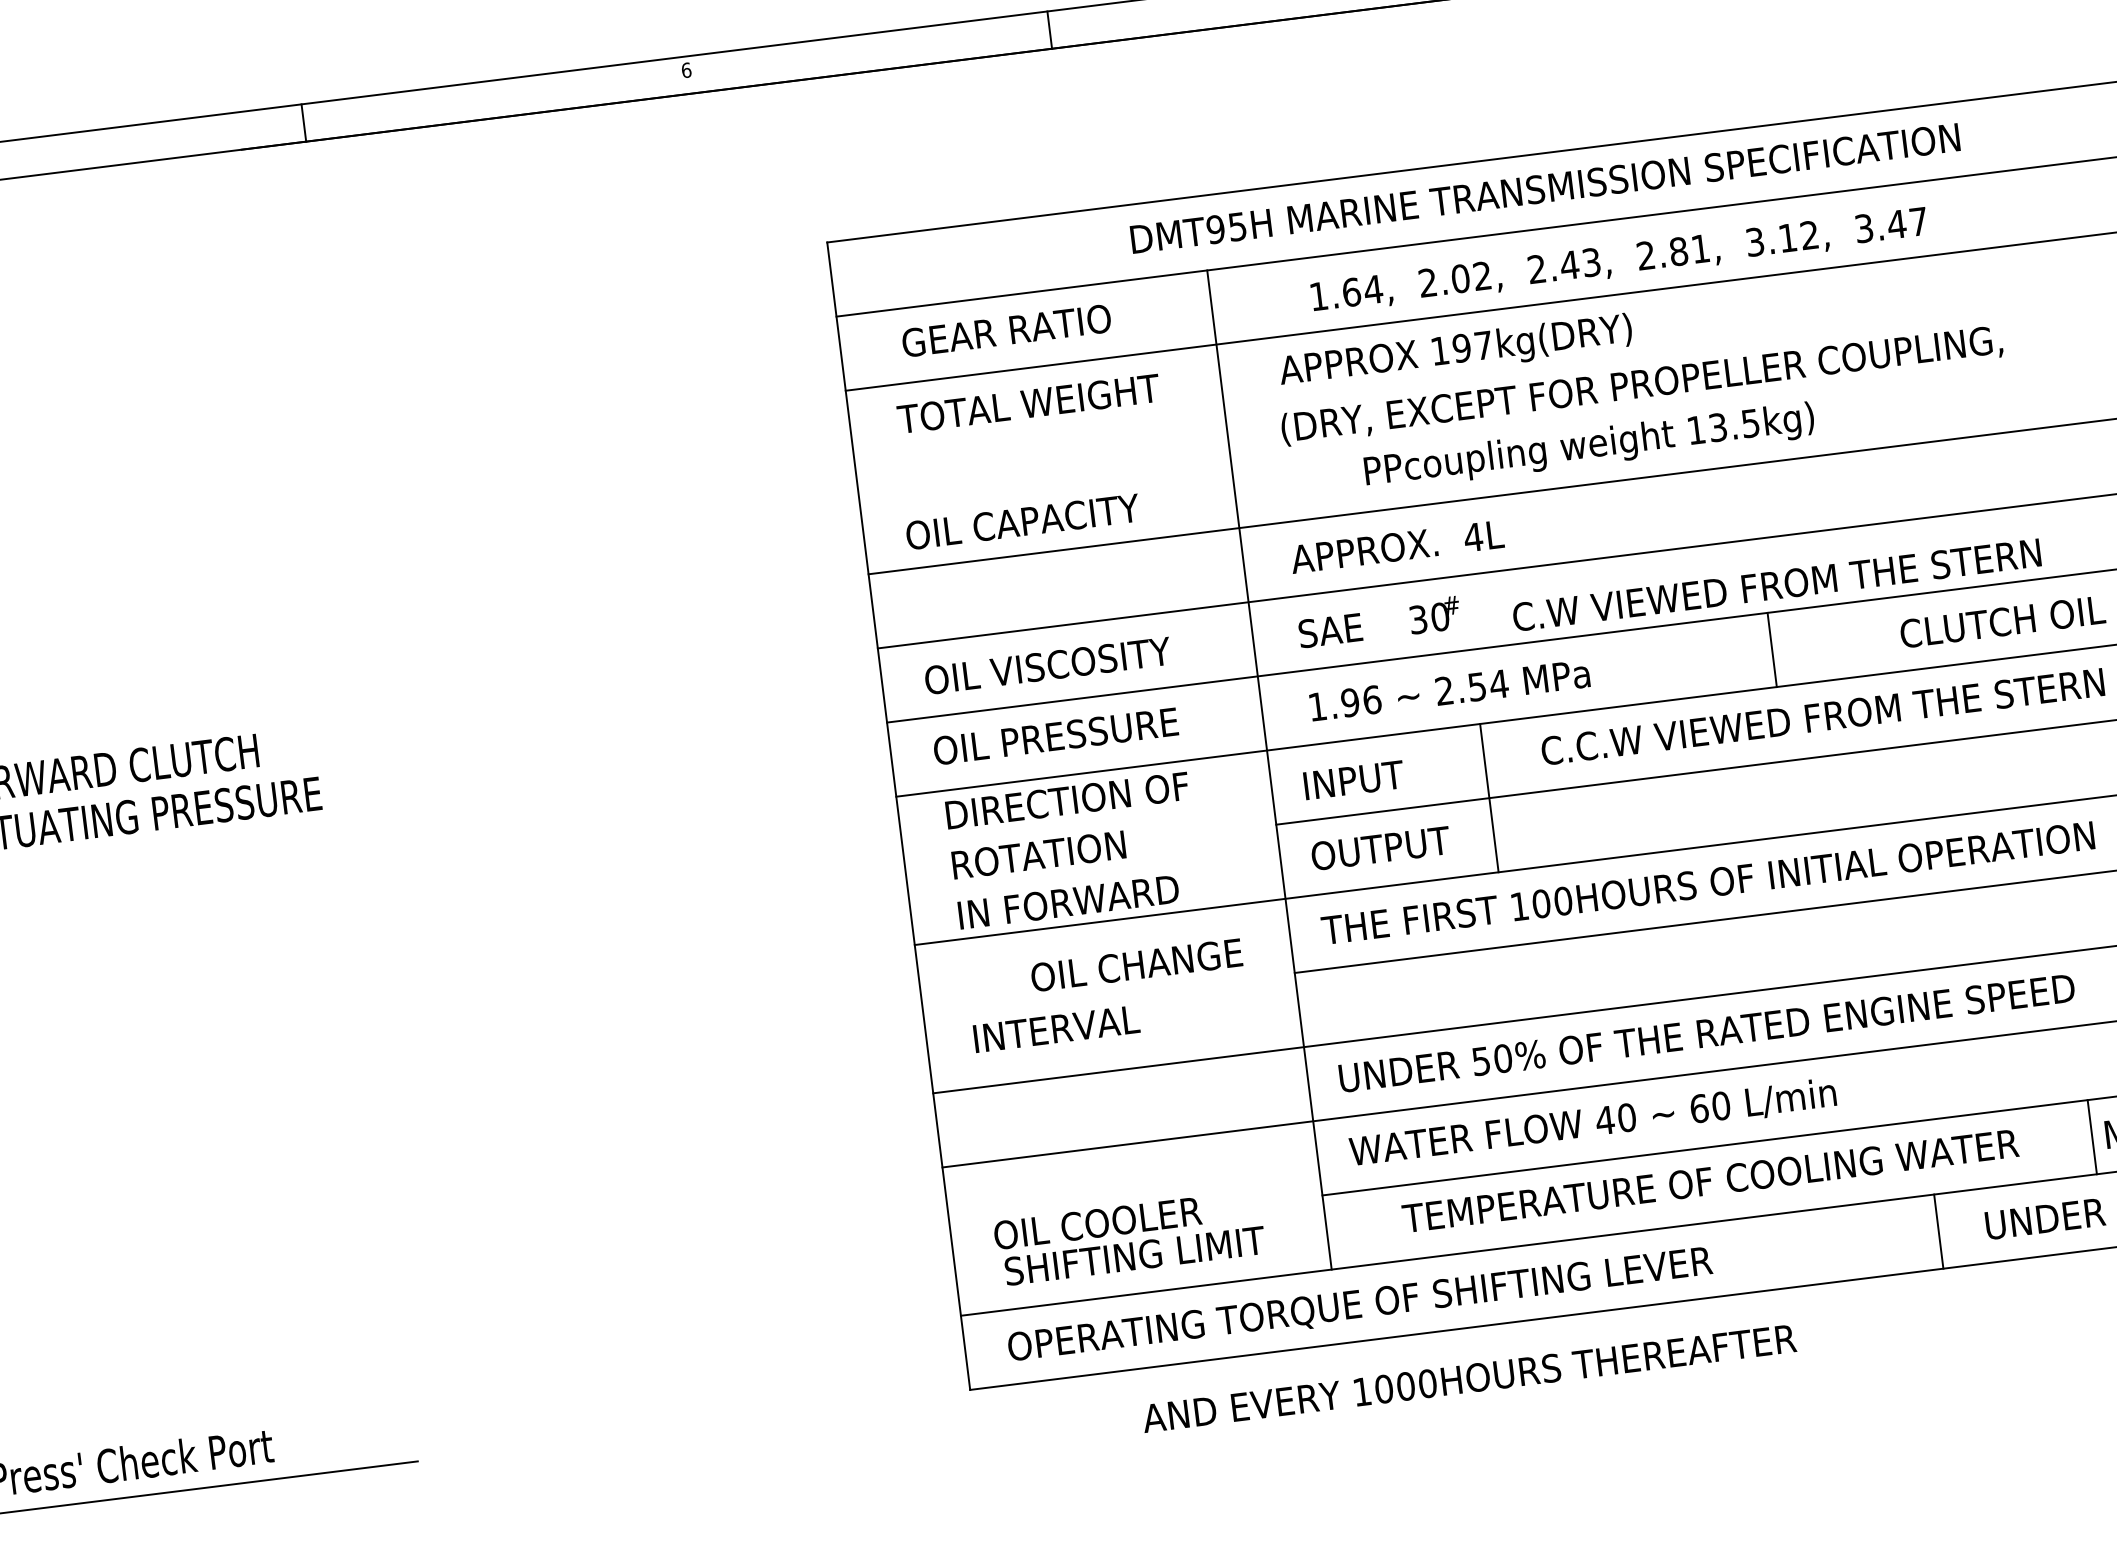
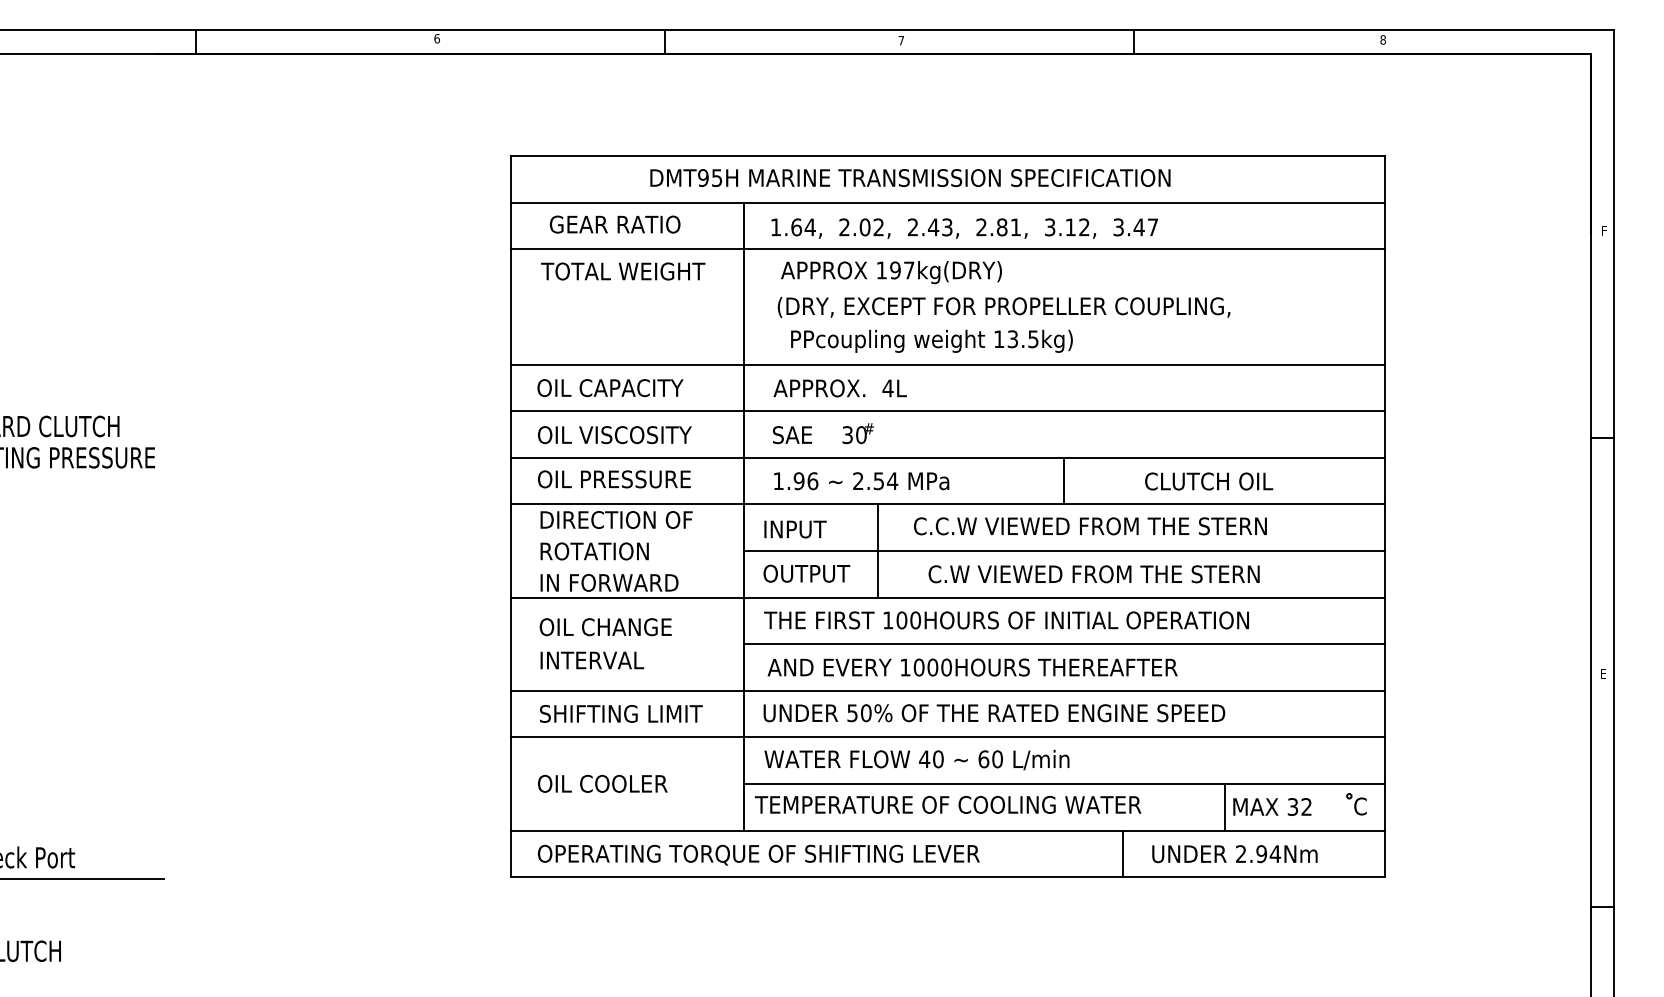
text: (1545, 187) -> (910, 177), moved
text: (1619, 260) -> (964, 228), moved
text: (1588, 445) -> (931, 340), moved
text: (1022, 522) -> (610, 388), moved
text: (1775, 585) -> (1093, 574), moved
text: (1136, 965) -> (605, 627), moved
text: (1710, 1180) -> (948, 804), moved
text: (1135, 1255) -> (621, 713), moved
text: (1468, 1378) -> (972, 667), moved

